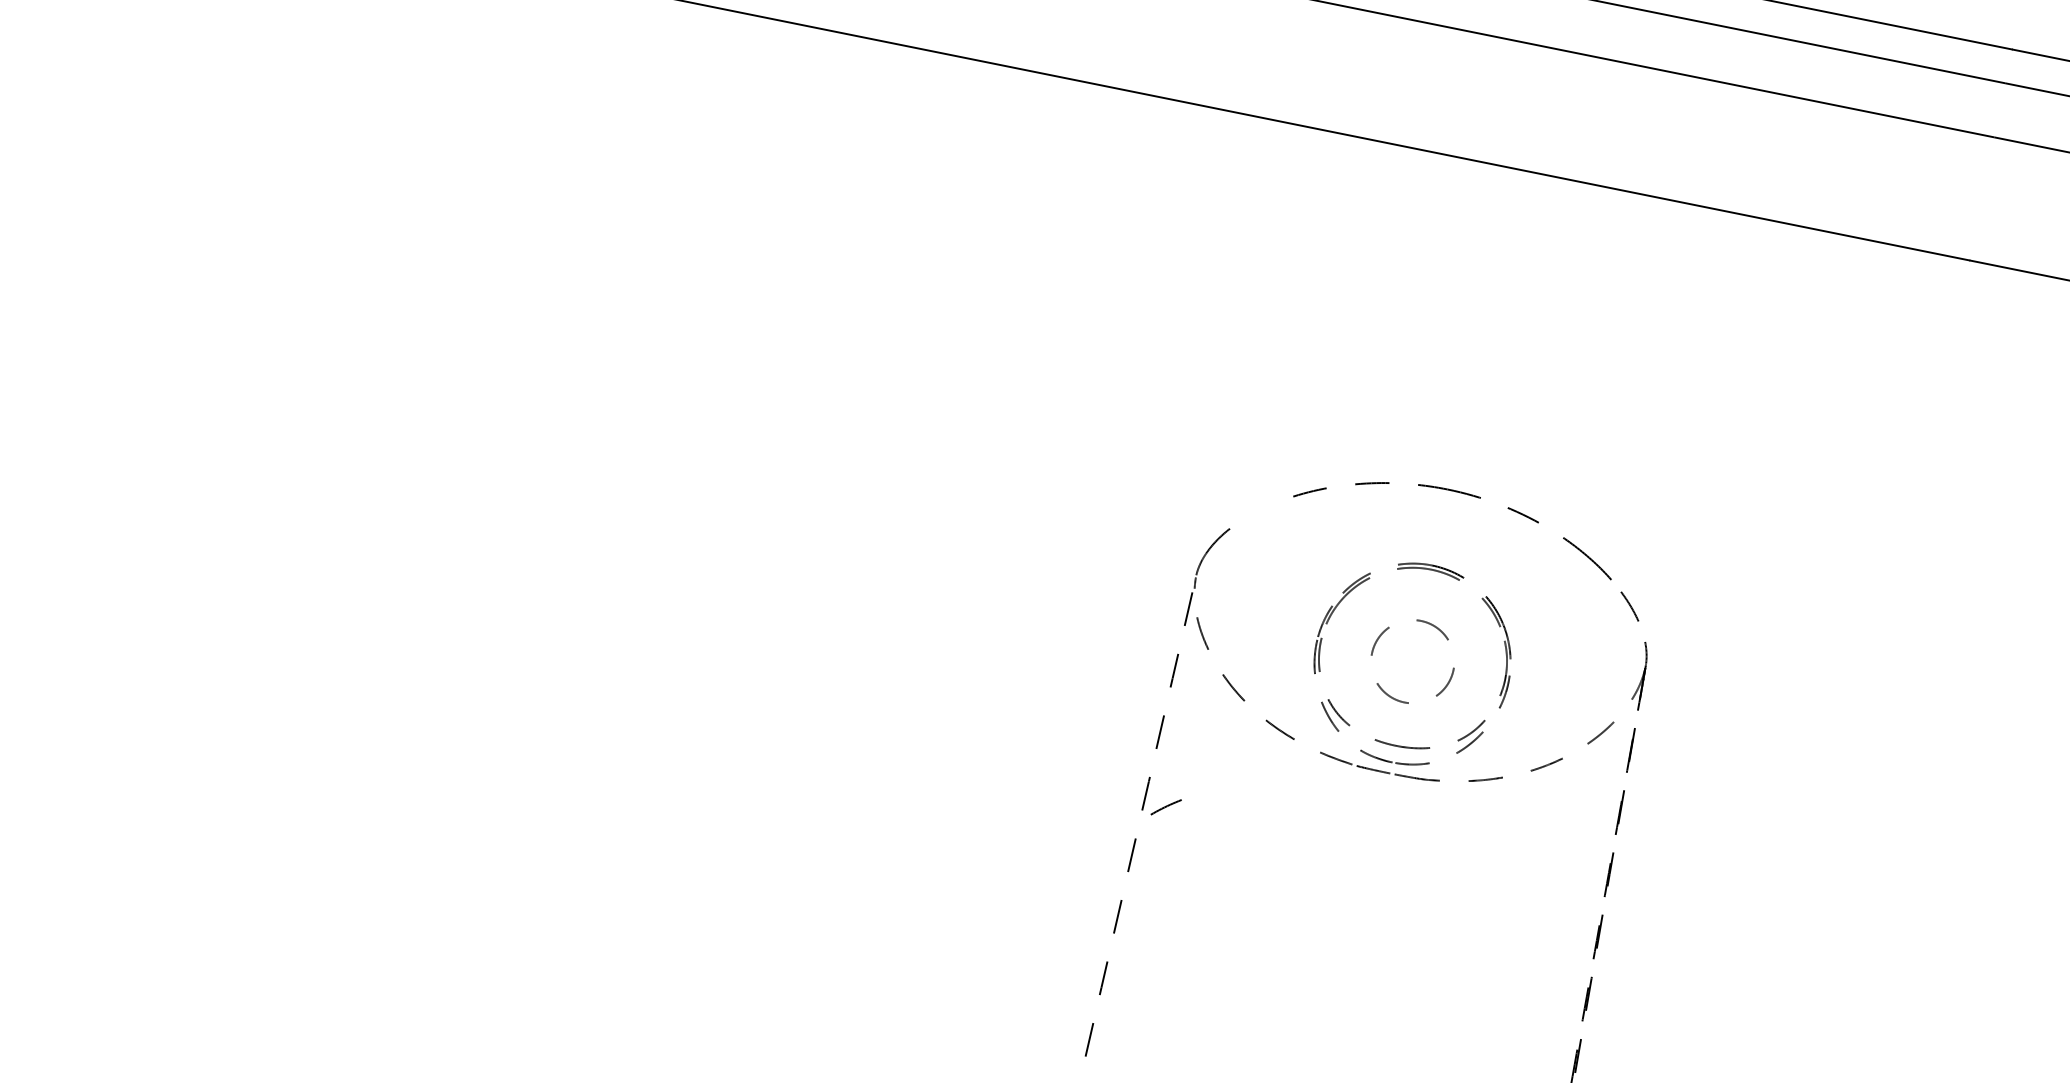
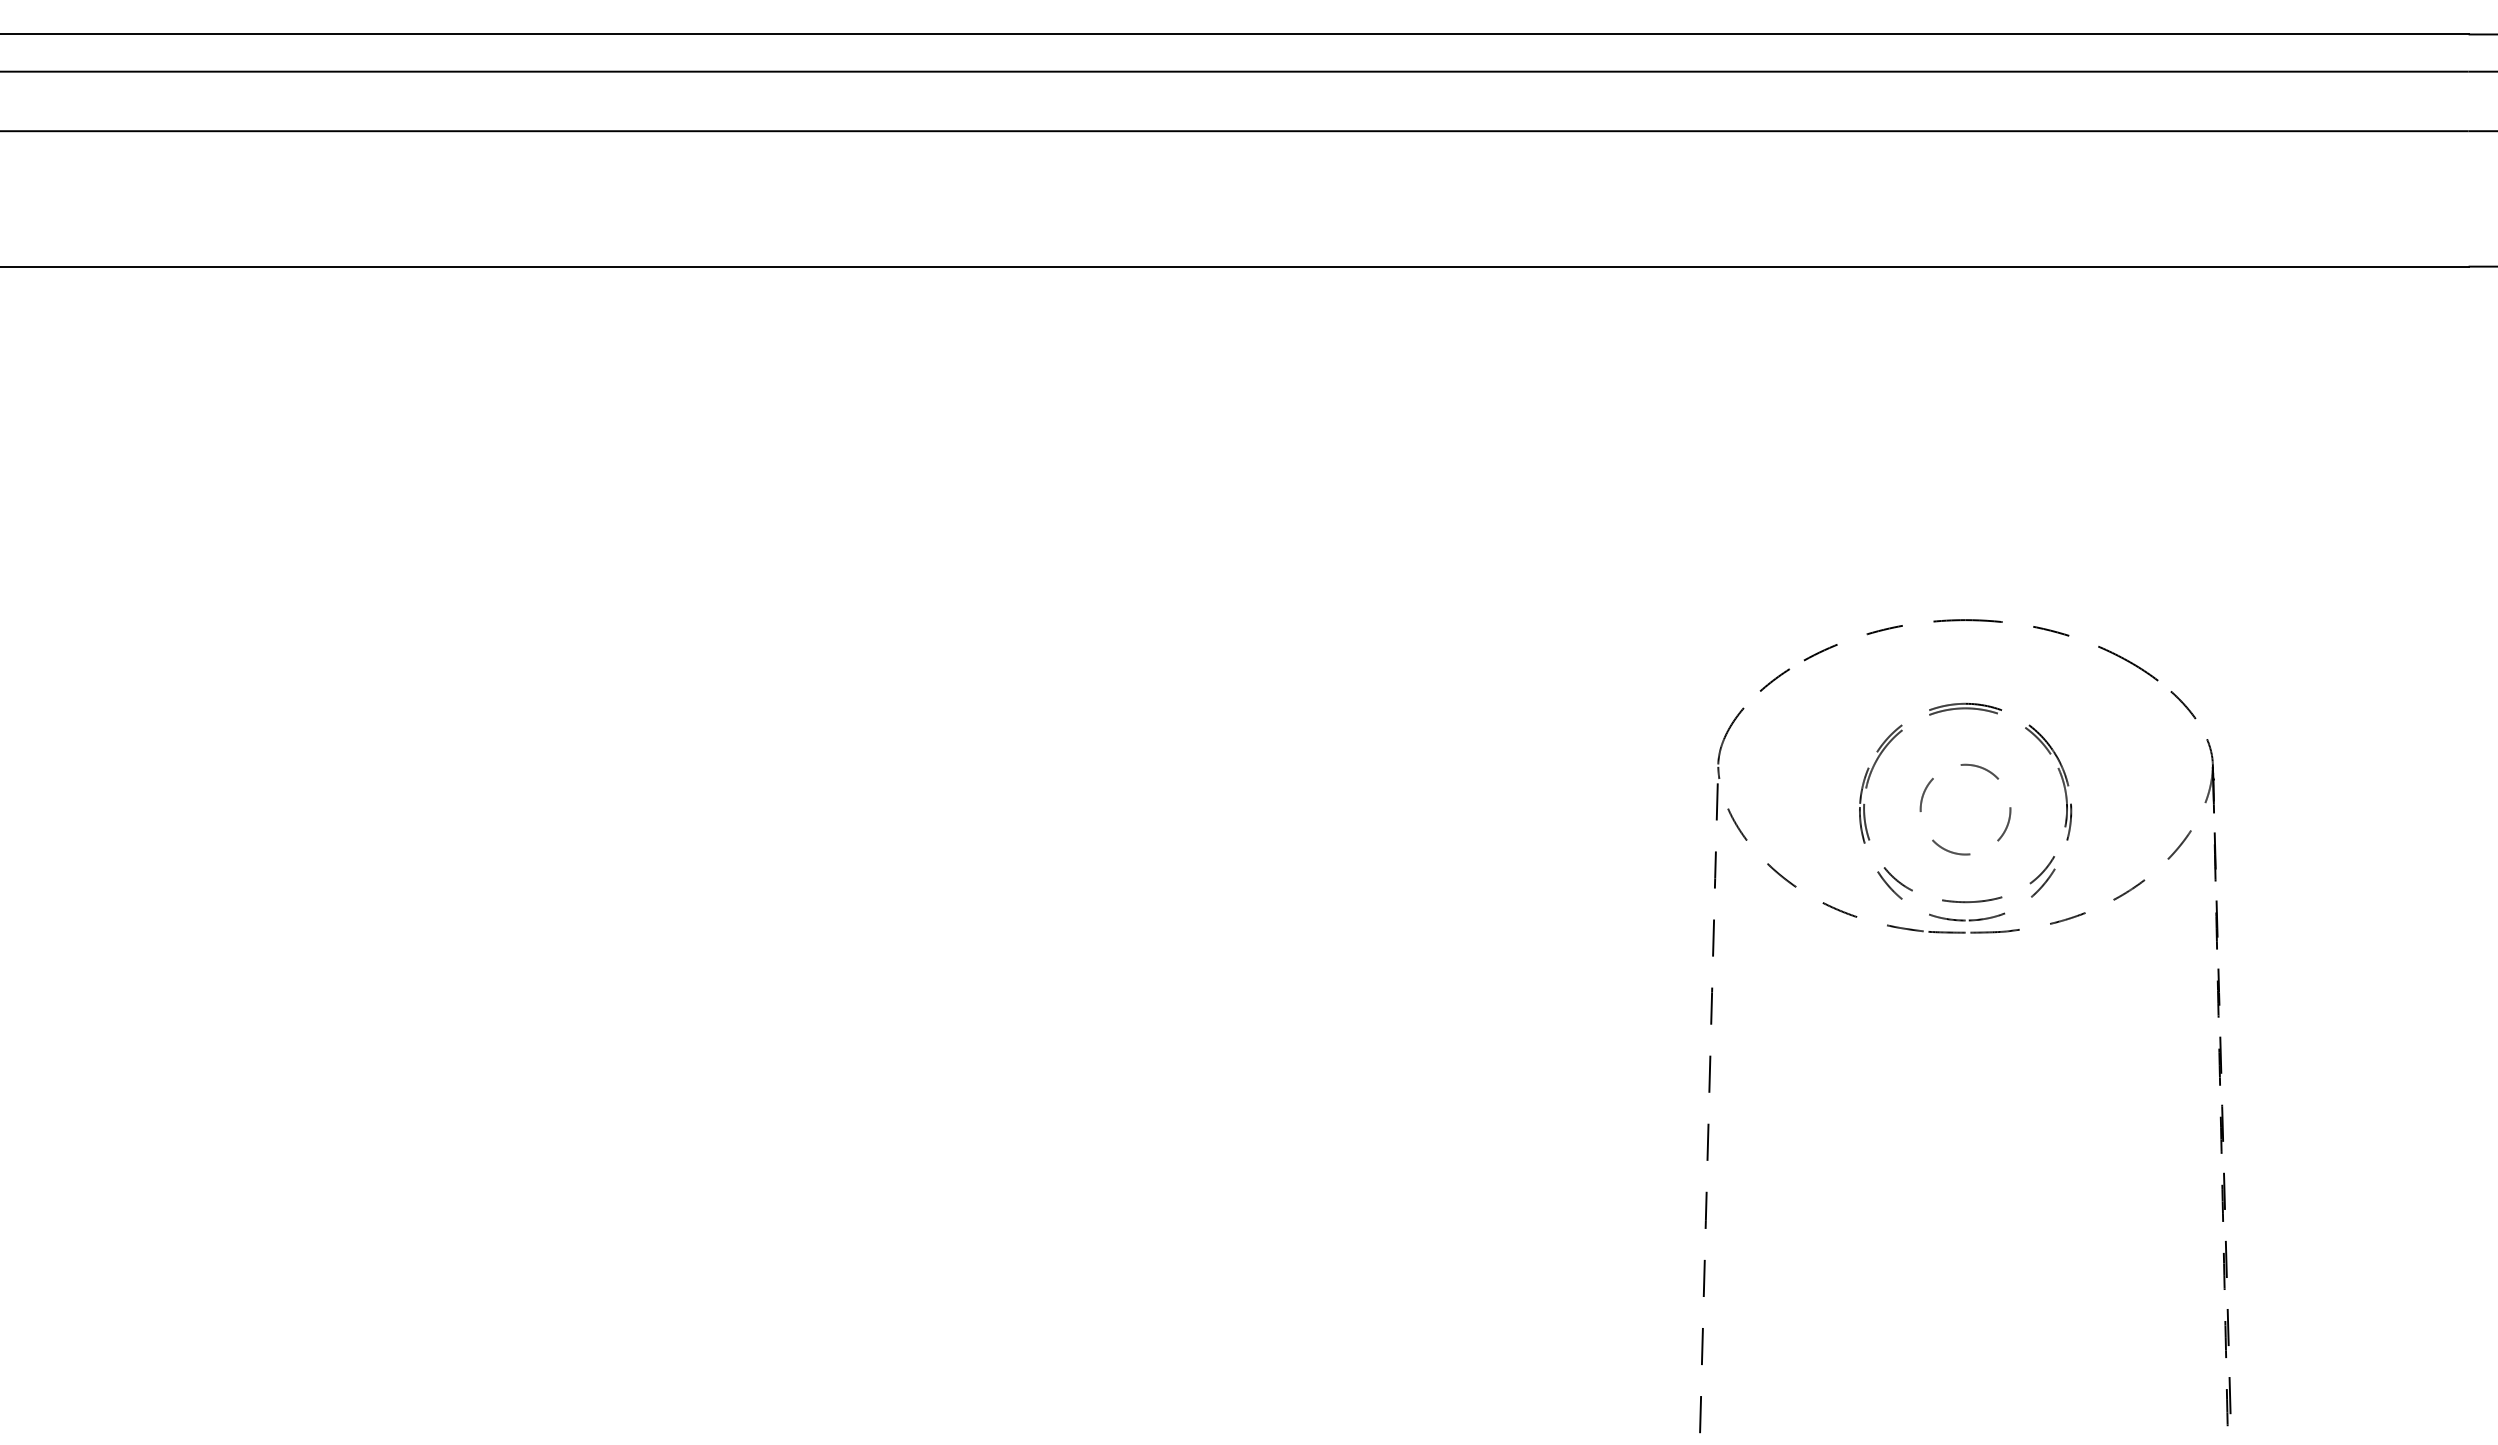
line: (1166, 806) -> (1774, 679), moved

